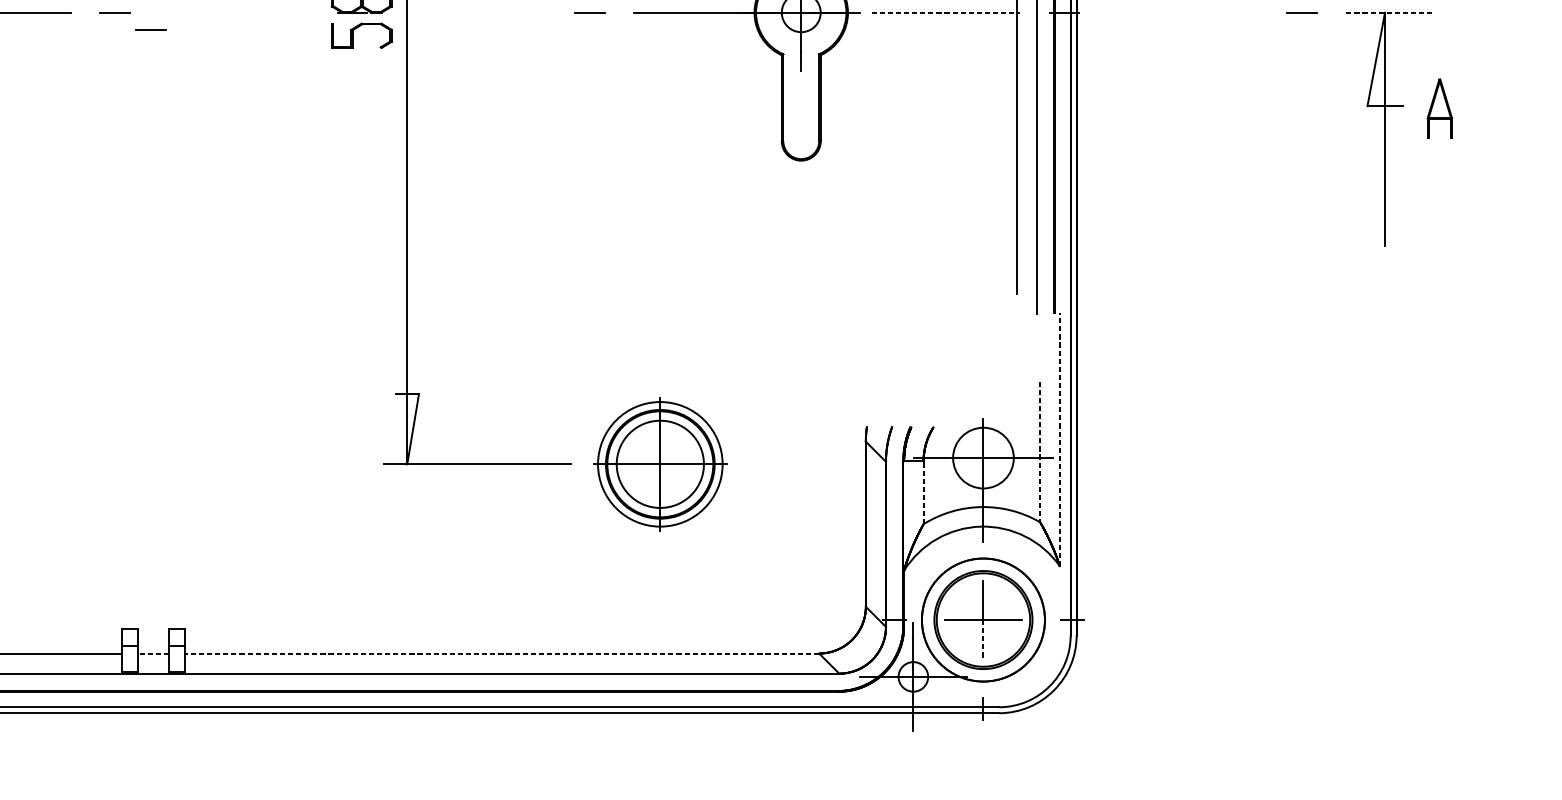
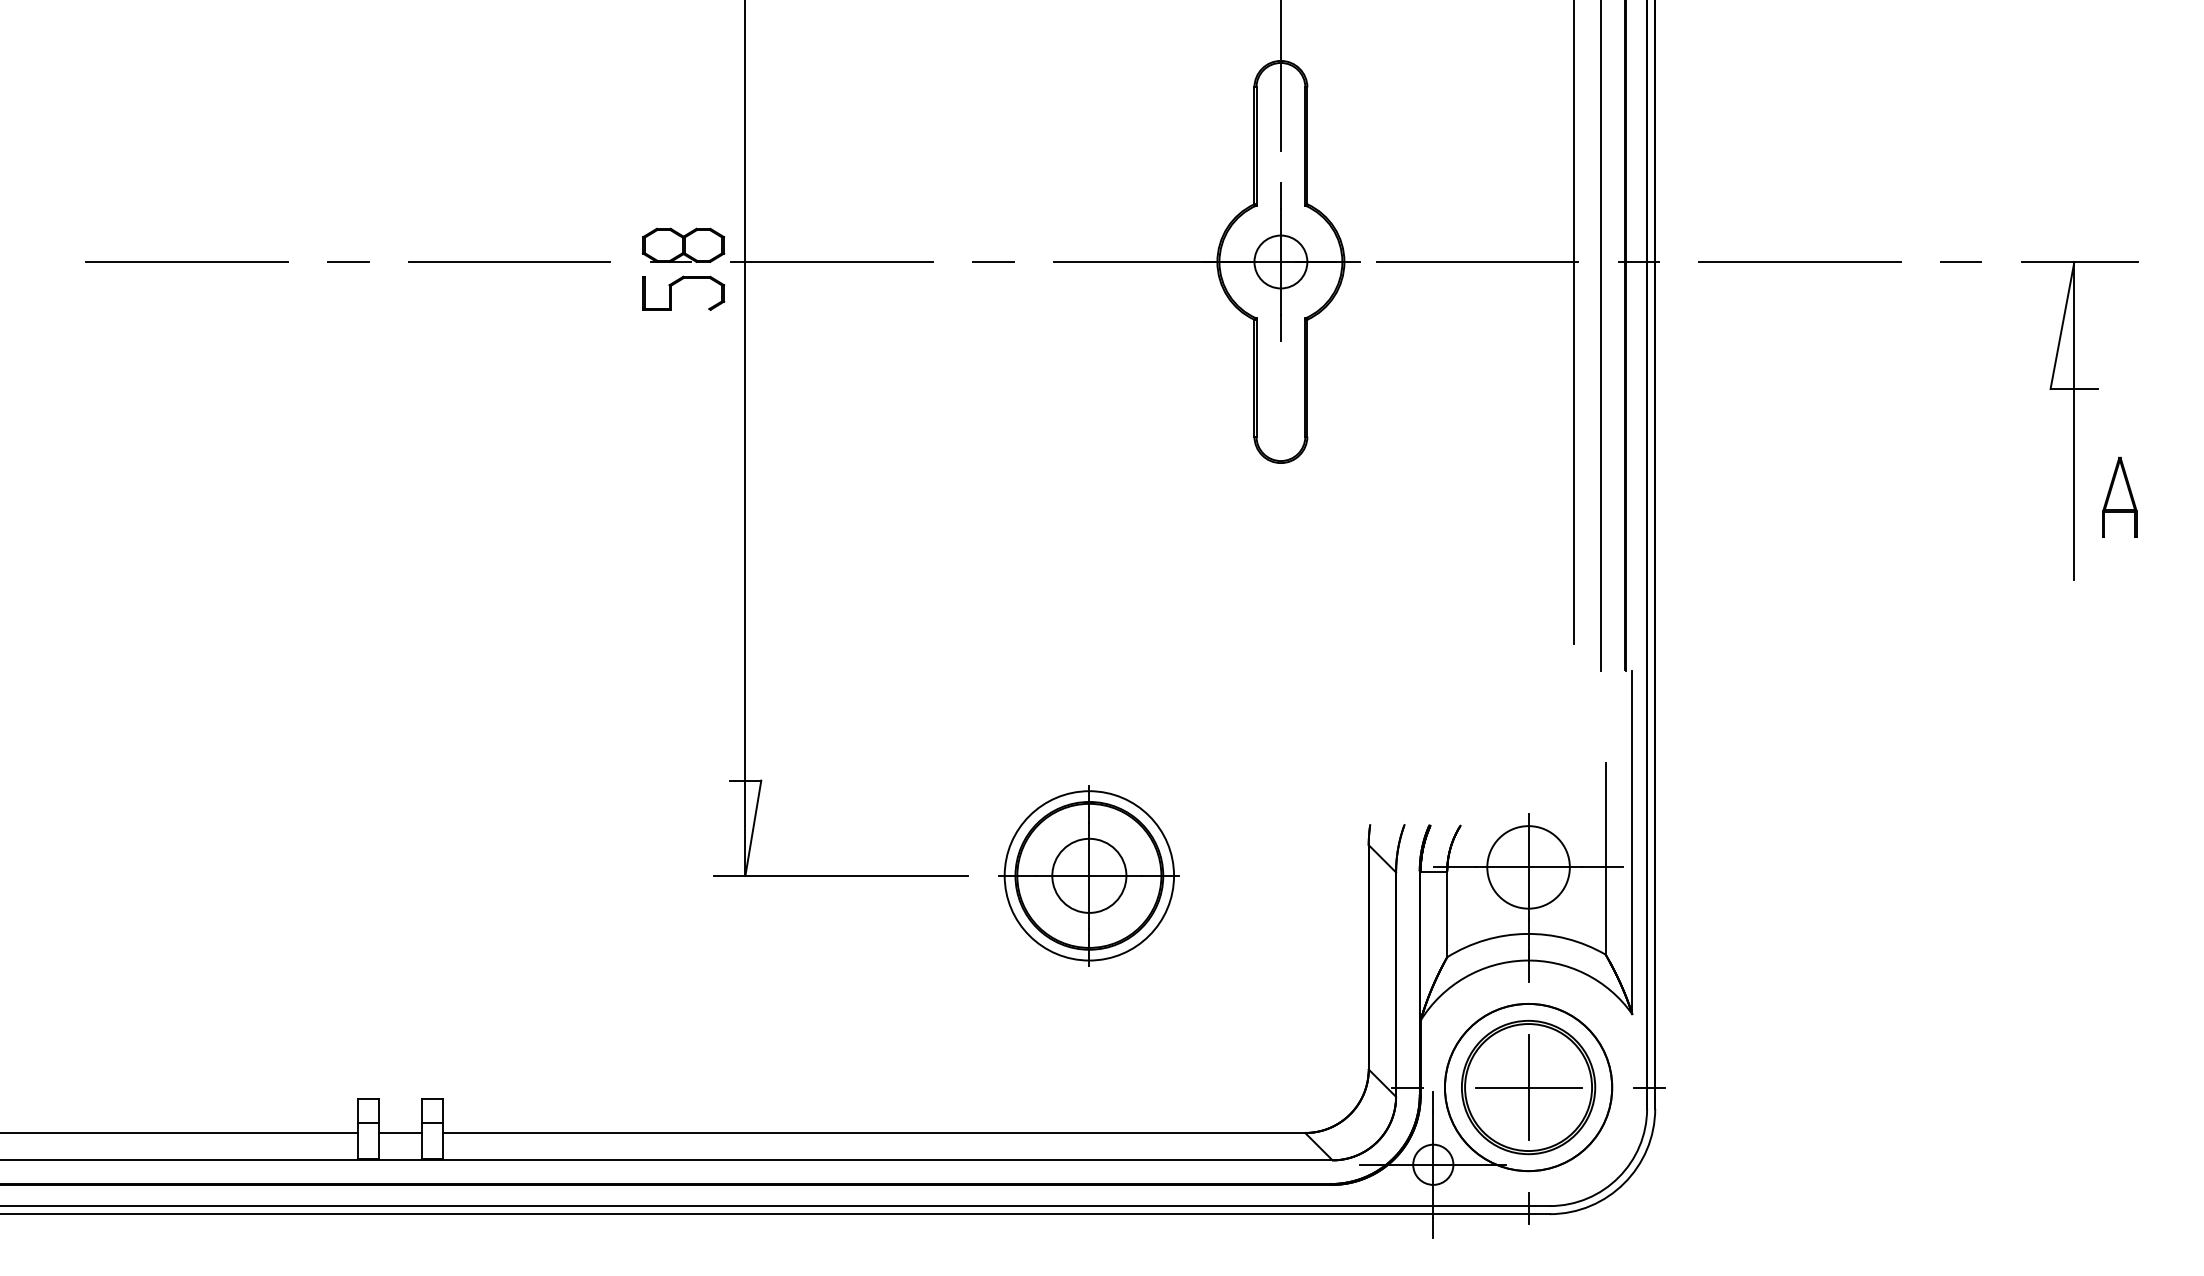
line: (233, 12) -> (509, 261), added
line: (471, 13) -> (832, 262), added
line: (945, 13) -> (1477, 262), dashed -> solid
line: (1182, 13) -> (1799, 262), added
line: (1389, 13) -> (2080, 262), dashed -> solid
line: (151, 29) -> (397, 284), removed
part: (1439, 107) -> (2119, 496), moved
line: (1059, 439) -> (1632, 842), dashed -> solid
line: (1040, 452) -> (1605, 859), dashed -> solid
circle: (660, 464) -> (1089, 875), size x0.62
line: (923, 492) -> (1447, 914), dashed -> solid
line: (983, 639) -> (1528, 1114), dashed -> solid
line: (152, 653) -> (399, 1133), dashed -> solid
line: (501, 653) -> (873, 1133), dashed -> solid

